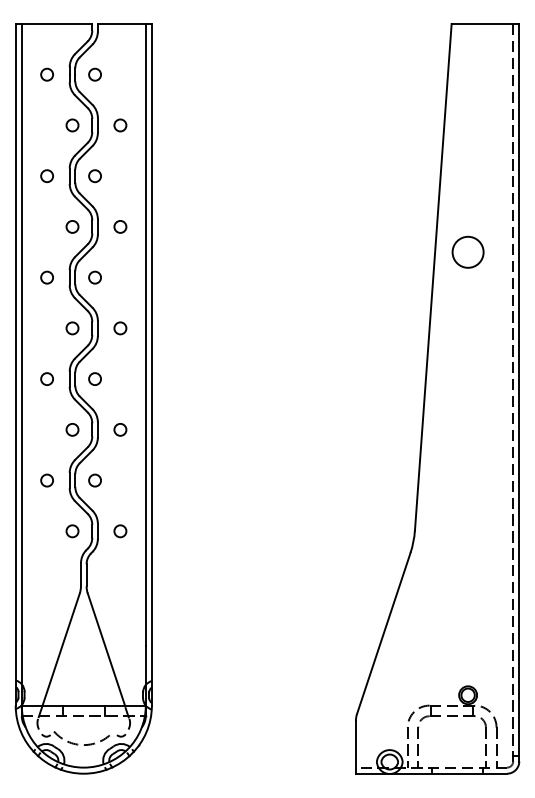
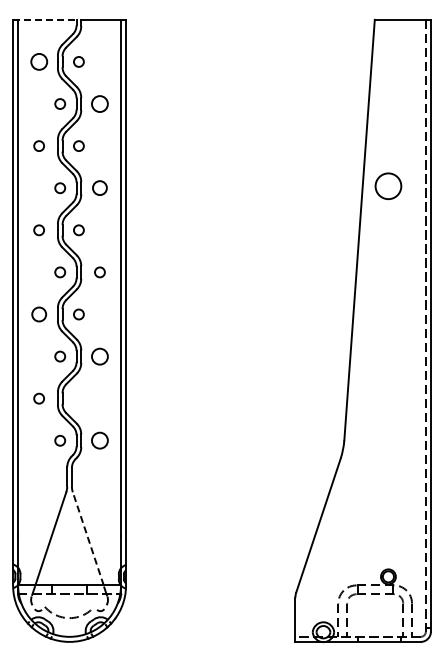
line: (53, 23) -> (44, 19), solid -> dashed
circle: (46, 74) -> (38, 61), size x1.6
circle: (119, 124) -> (99, 103), size x1.6
circle: (119, 227) -> (99, 188), size x1.4
circle: (468, 251) -> (388, 185), moved
circle: (46, 379) -> (38, 314), size x1.4
circle: (119, 429) -> (99, 356), size x1.6
circle: (94, 480) -> (78, 398), removed
circle: (119, 530) -> (99, 440), size x1.6
line: (106, 649) -> (88, 538), solid -> dashed

